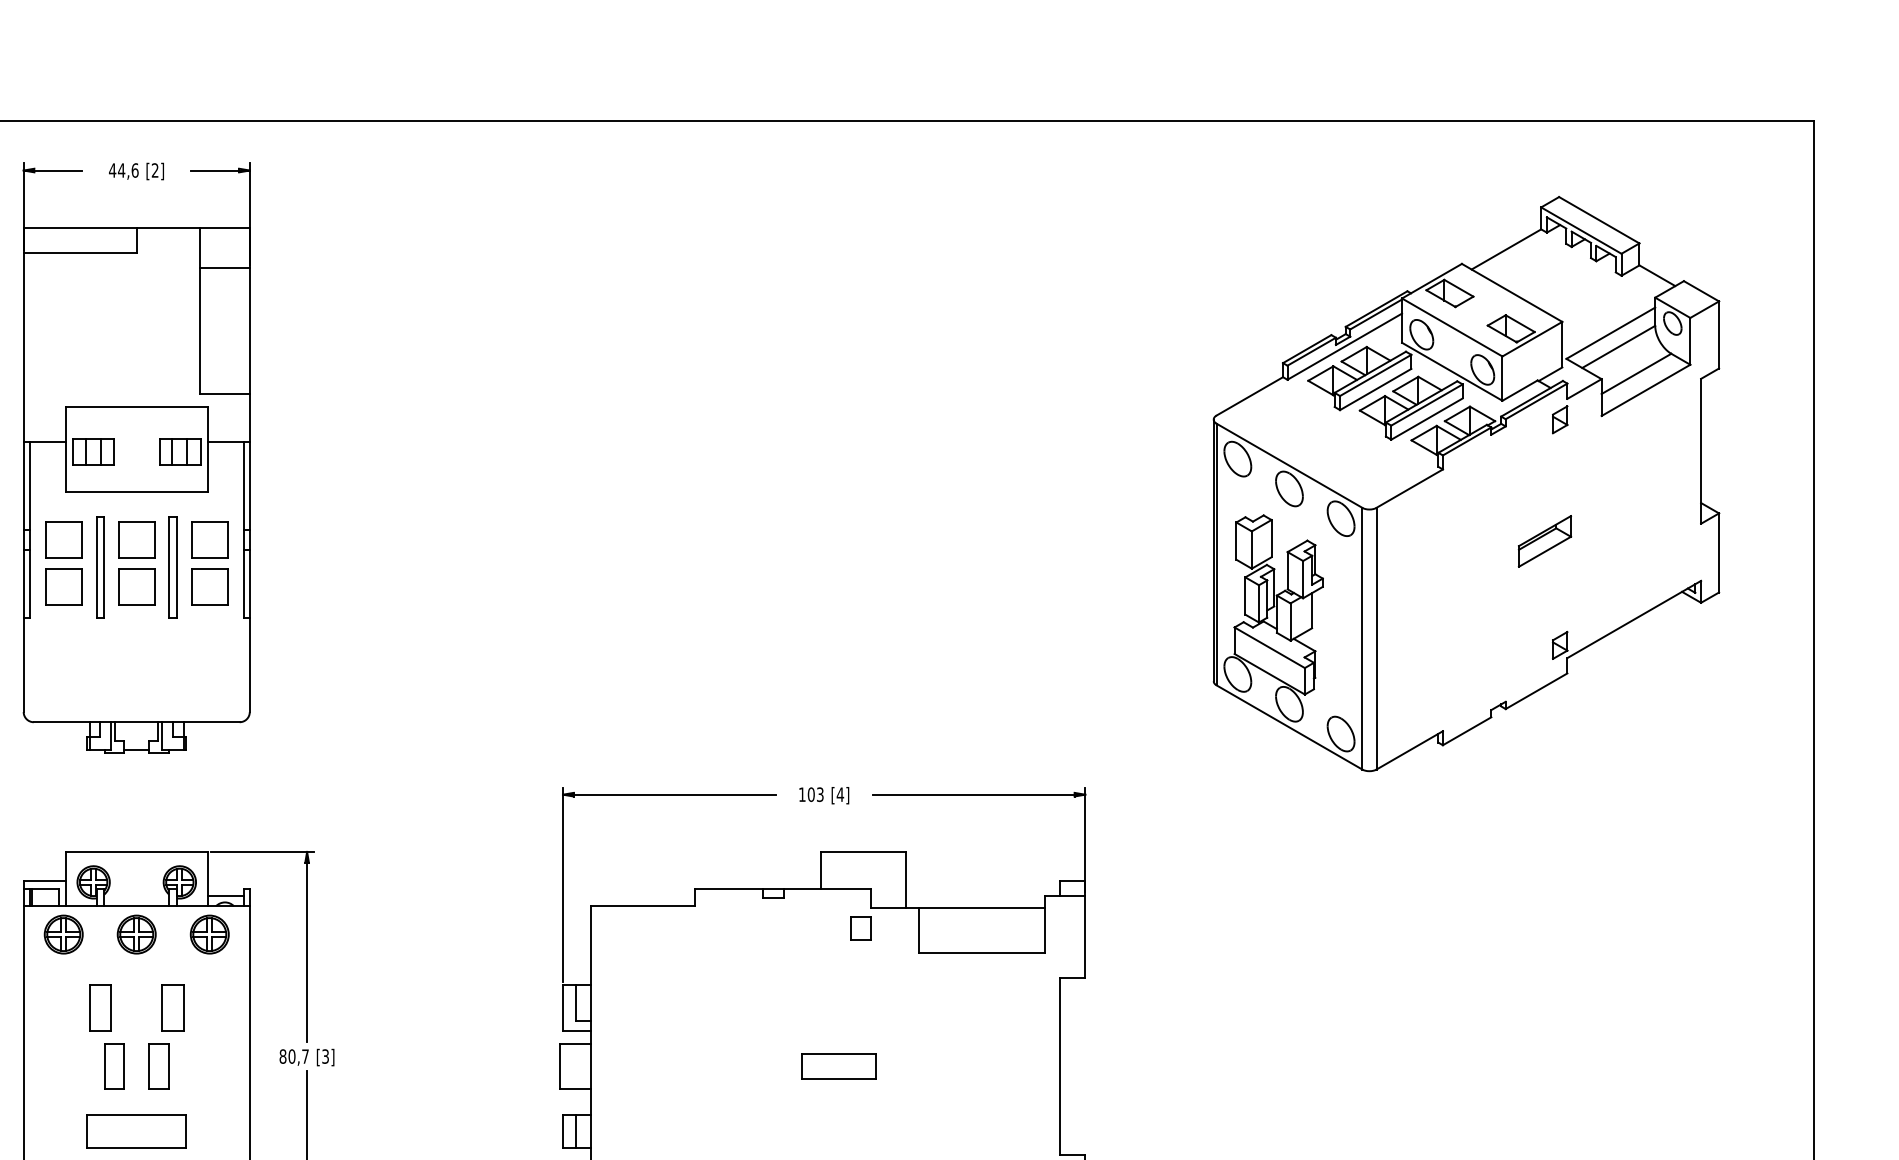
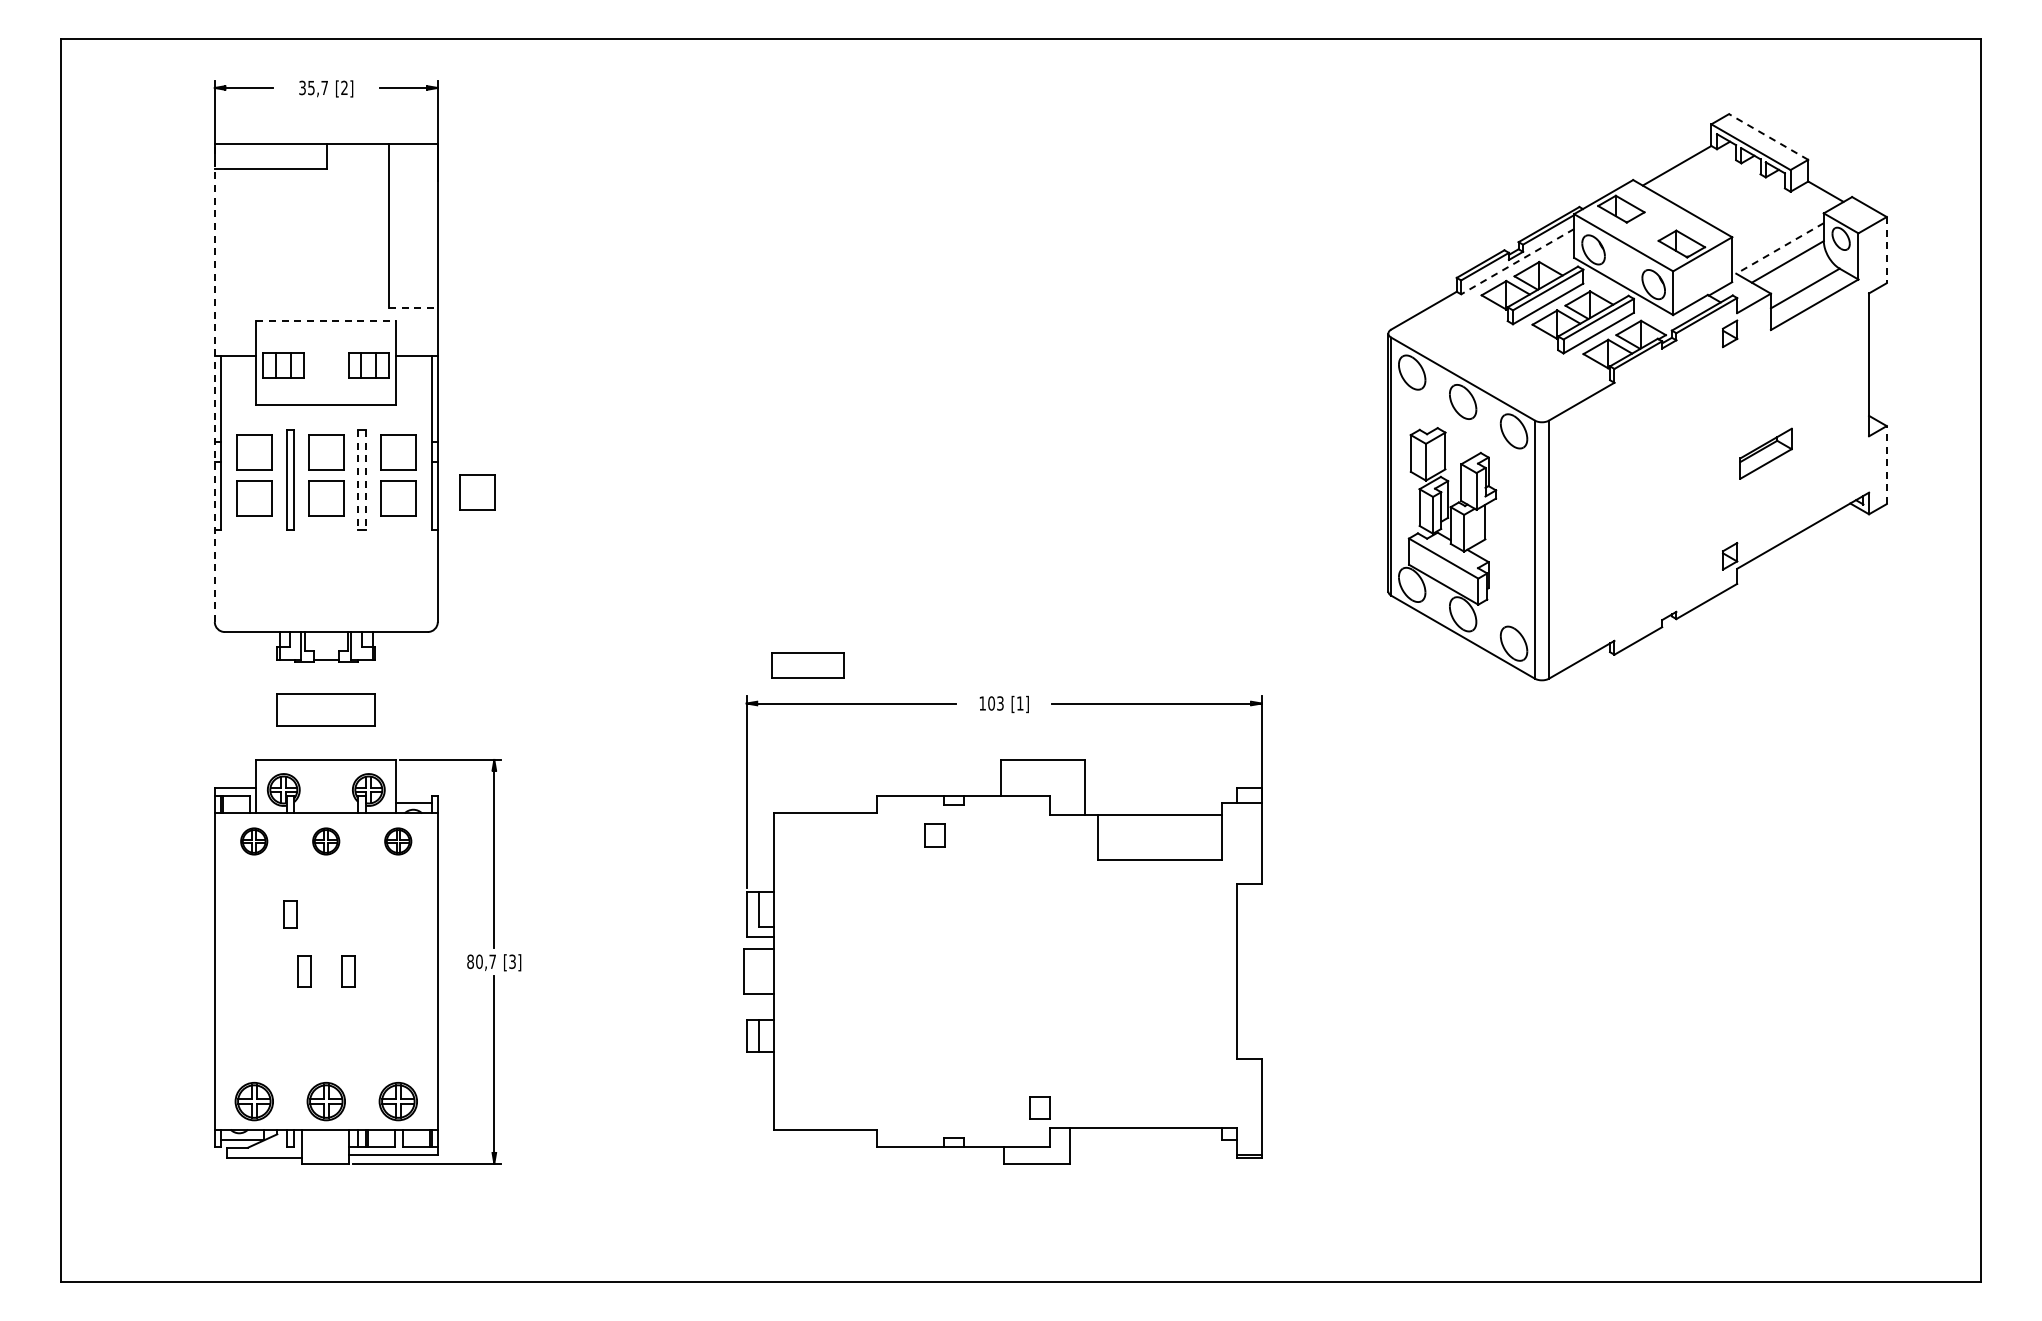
text: (123, 170) -> (313, 87), 44,6 -> 35,7
line: (1599, 219) -> (1768, 136), solid -> dashed
line: (224, 268) -> (412, 184), removed
line: (1611, 333) -> (1780, 248), solid -> dashed
line: (1718, 335) -> (1886, 250), solid -> dashed
line: (1344, 346) -> (1517, 261), solid -> dashed
line: (225, 394) -> (413, 308), solid -> dashed
line: (136, 407) -> (326, 321), solid -> dashed
line: (23, 470) -> (214, 383), solid -> dashed
part: (1544, 541) -> (1765, 453), moved
line: (1718, 552) -> (1886, 464), solid -> dashed
line: (169, 567) -> (358, 479), solid -> dashed
line: (176, 567) -> (365, 479), solid -> dashed
part: (290, 580) -> (477, 492), added
text: (839, 794) -> (1019, 703), [4] -> [1]
part: (859, 928) -> (934, 835), moved
part: (62, 934) -> (253, 841), size x0.7
part: (135, 934) -> (325, 841), size x0.7
part: (208, 934) -> (397, 841), size x0.7
part: (100, 1008) -> (290, 914), size x0.6
part: (172, 1008) -> (361, 914), removed
part: (114, 1066) -> (304, 971), size x0.7
part: (159, 1066) -> (348, 971), size x0.7
part: (838, 1066) -> (807, 665), moved
part: (135, 1131) -> (325, 709), moved

